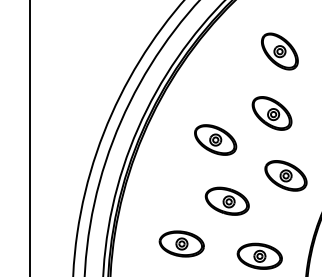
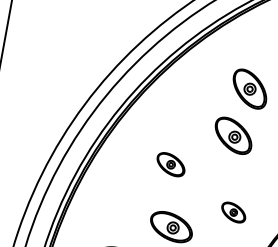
part: (271, 113) -> (232, 135), moved
part: (215, 139) -> (170, 164), size x0.7
part: (285, 175) -> (233, 212), size x0.6

